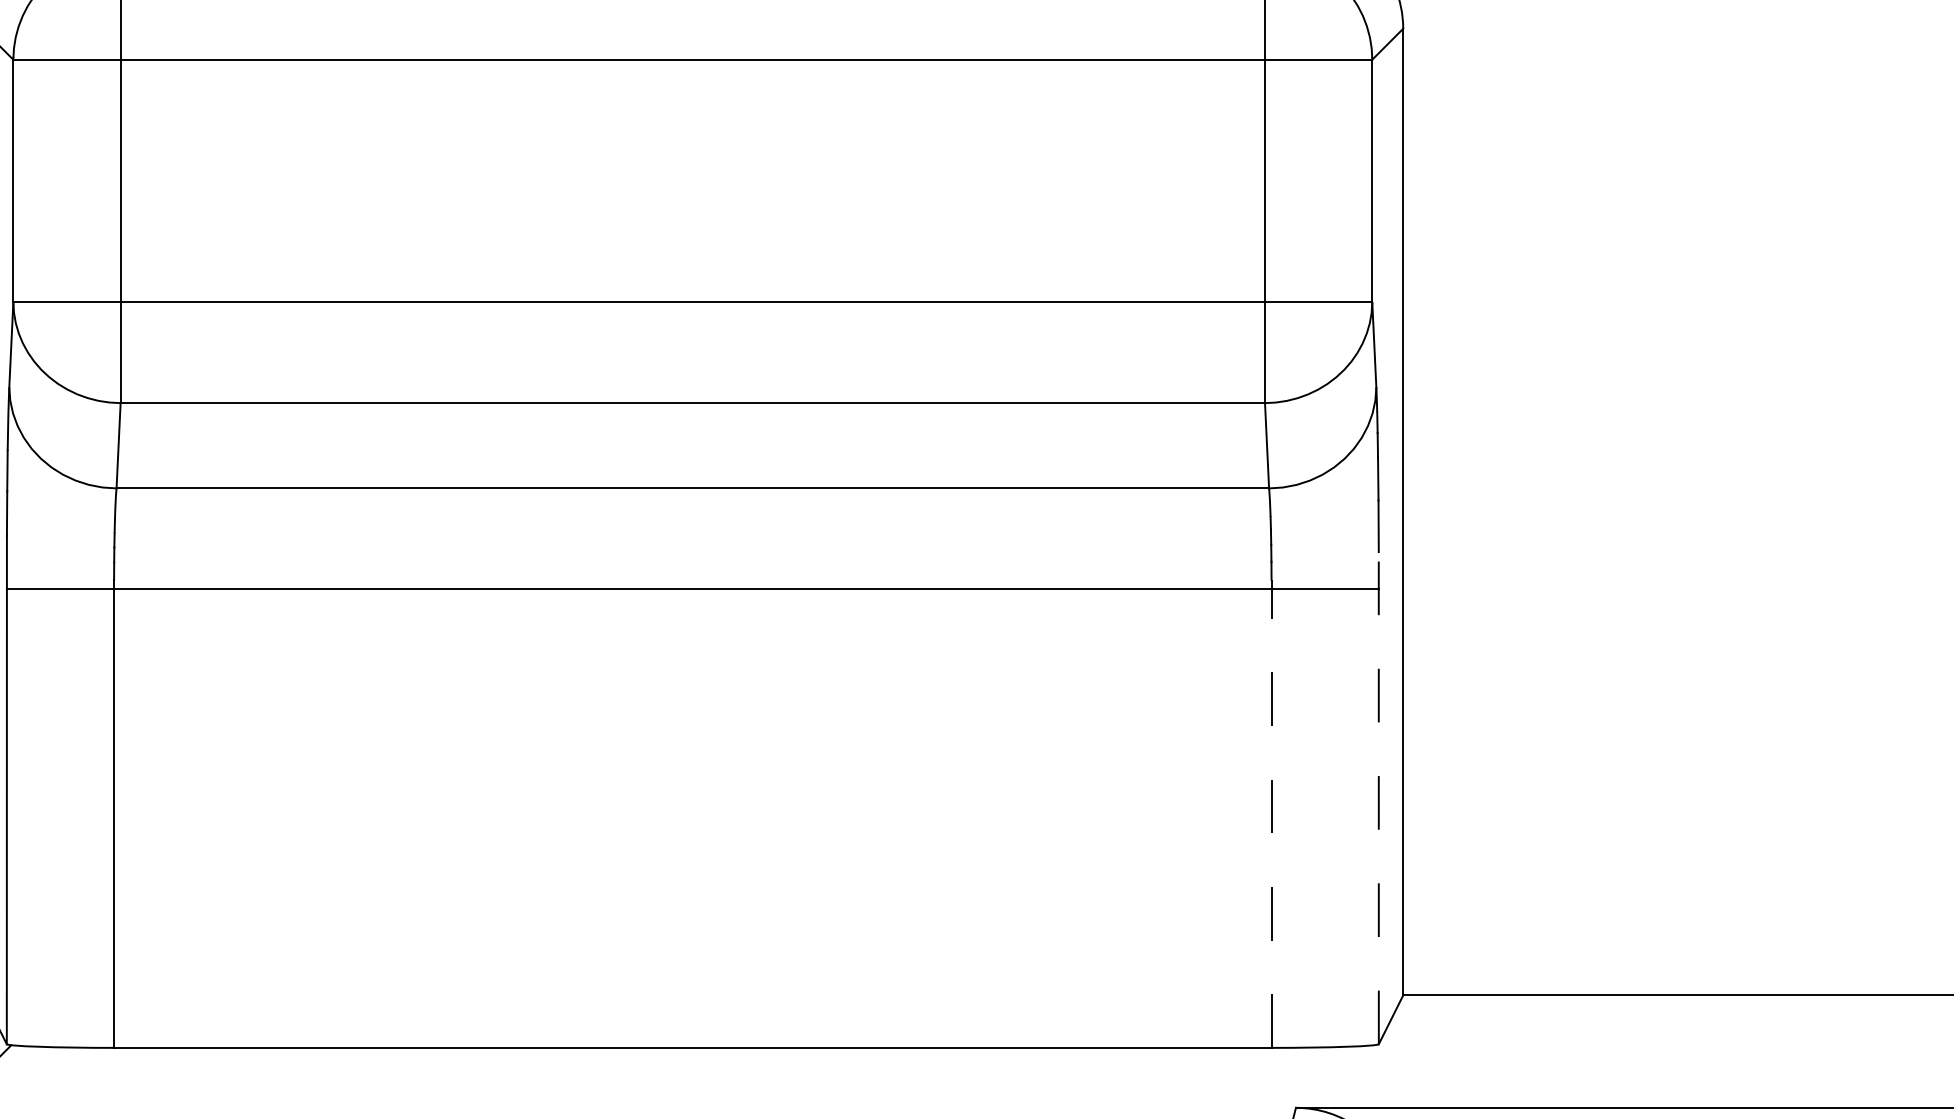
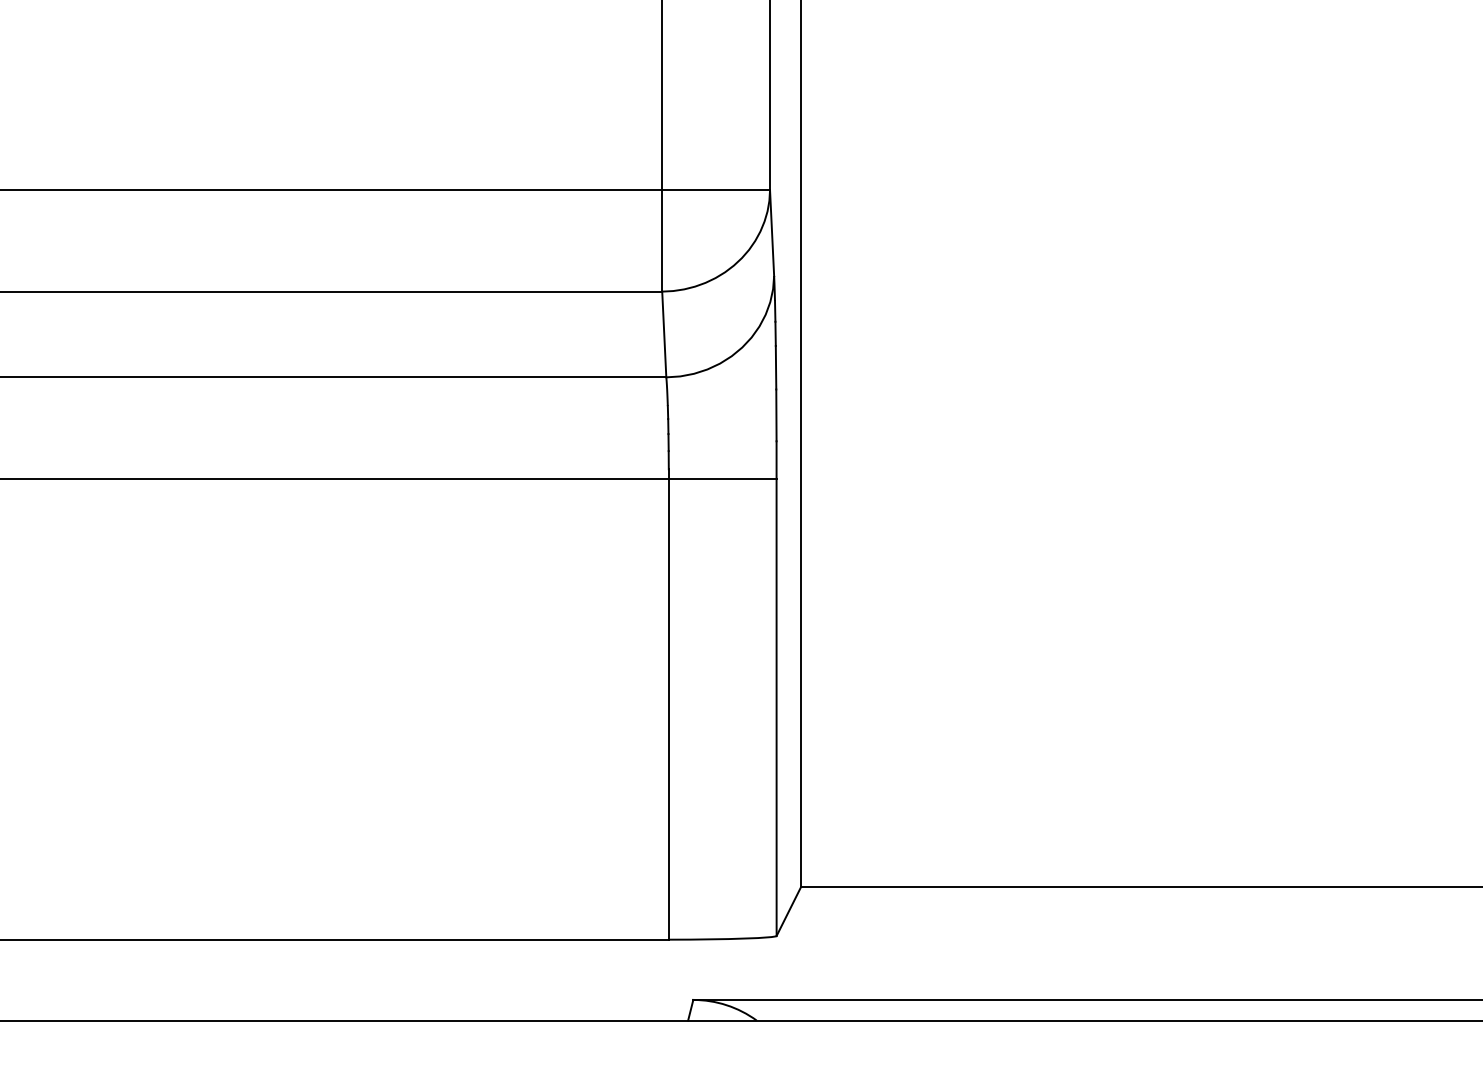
line: (1378, 797) -> (776, 688), dashed -> solid
line: (1271, 813) -> (668, 704), dashed -> solid

